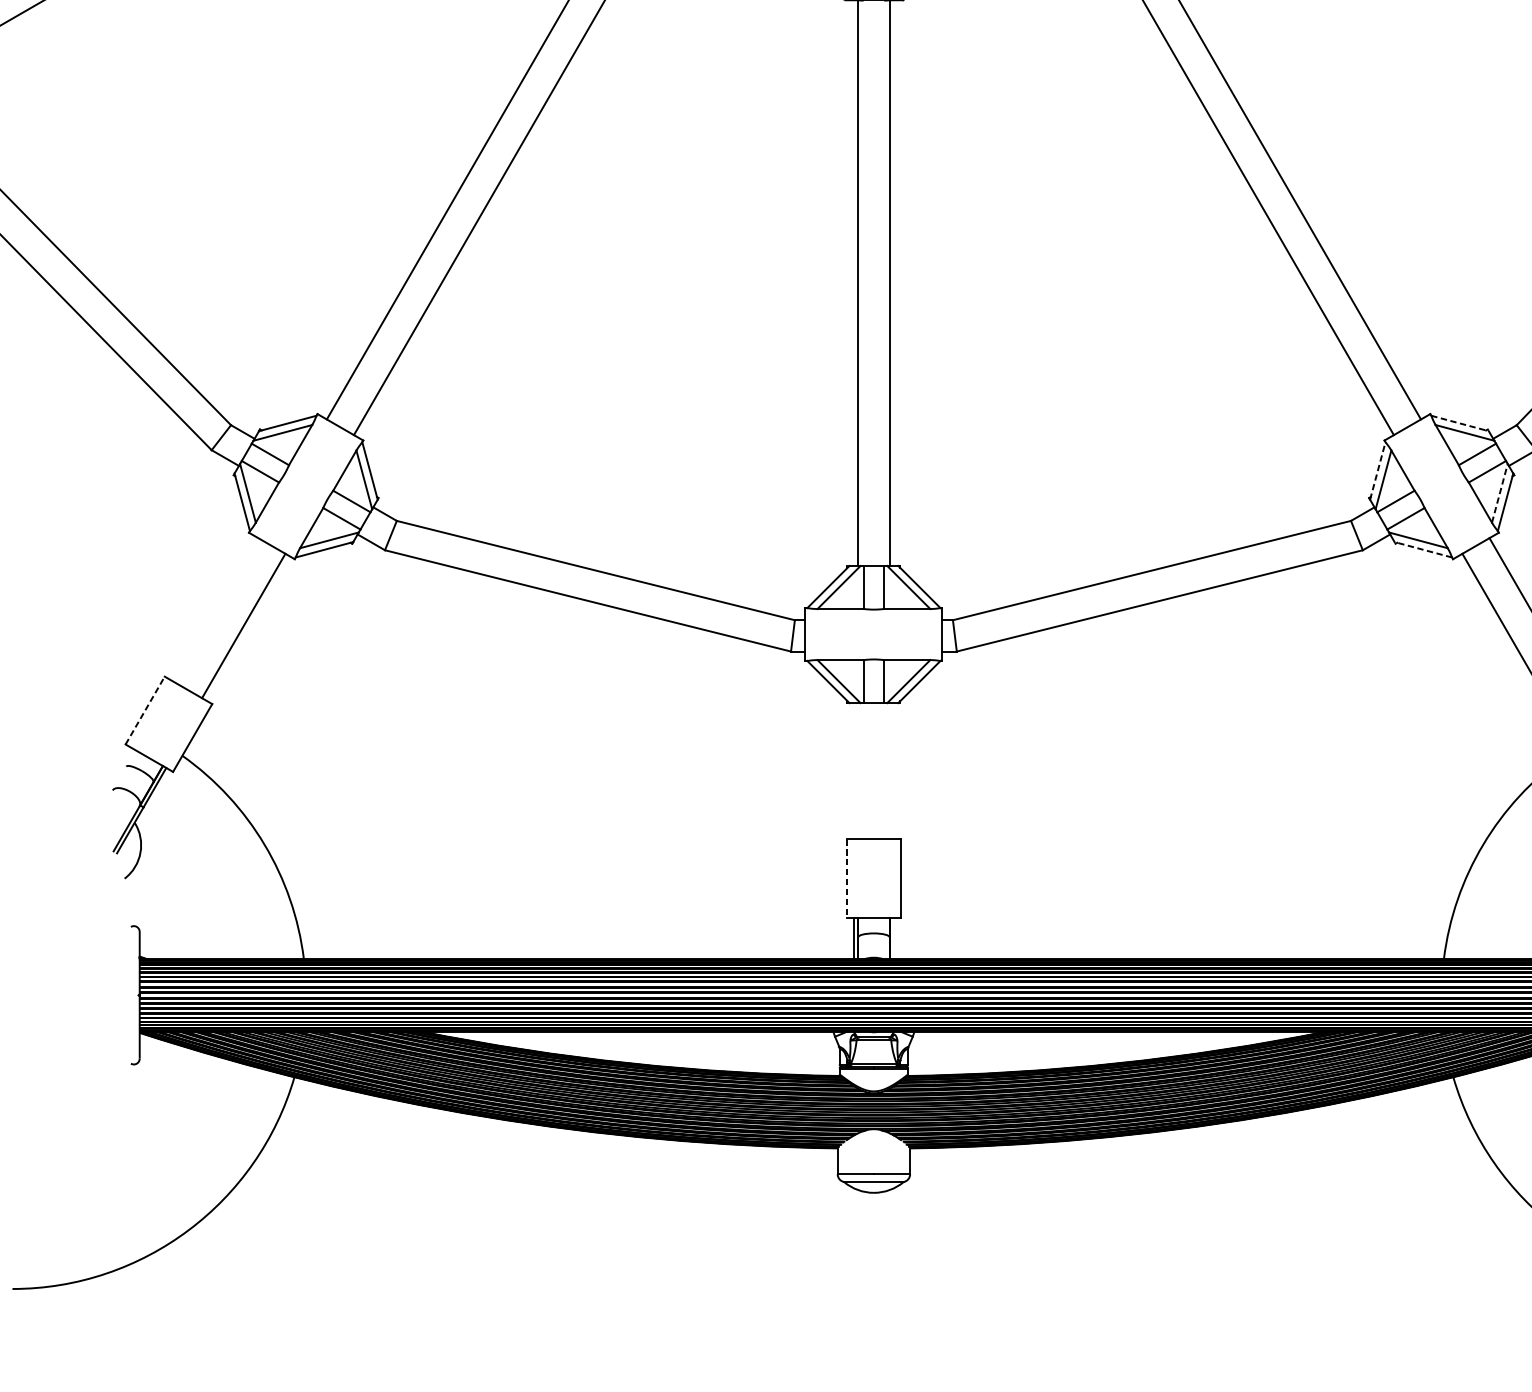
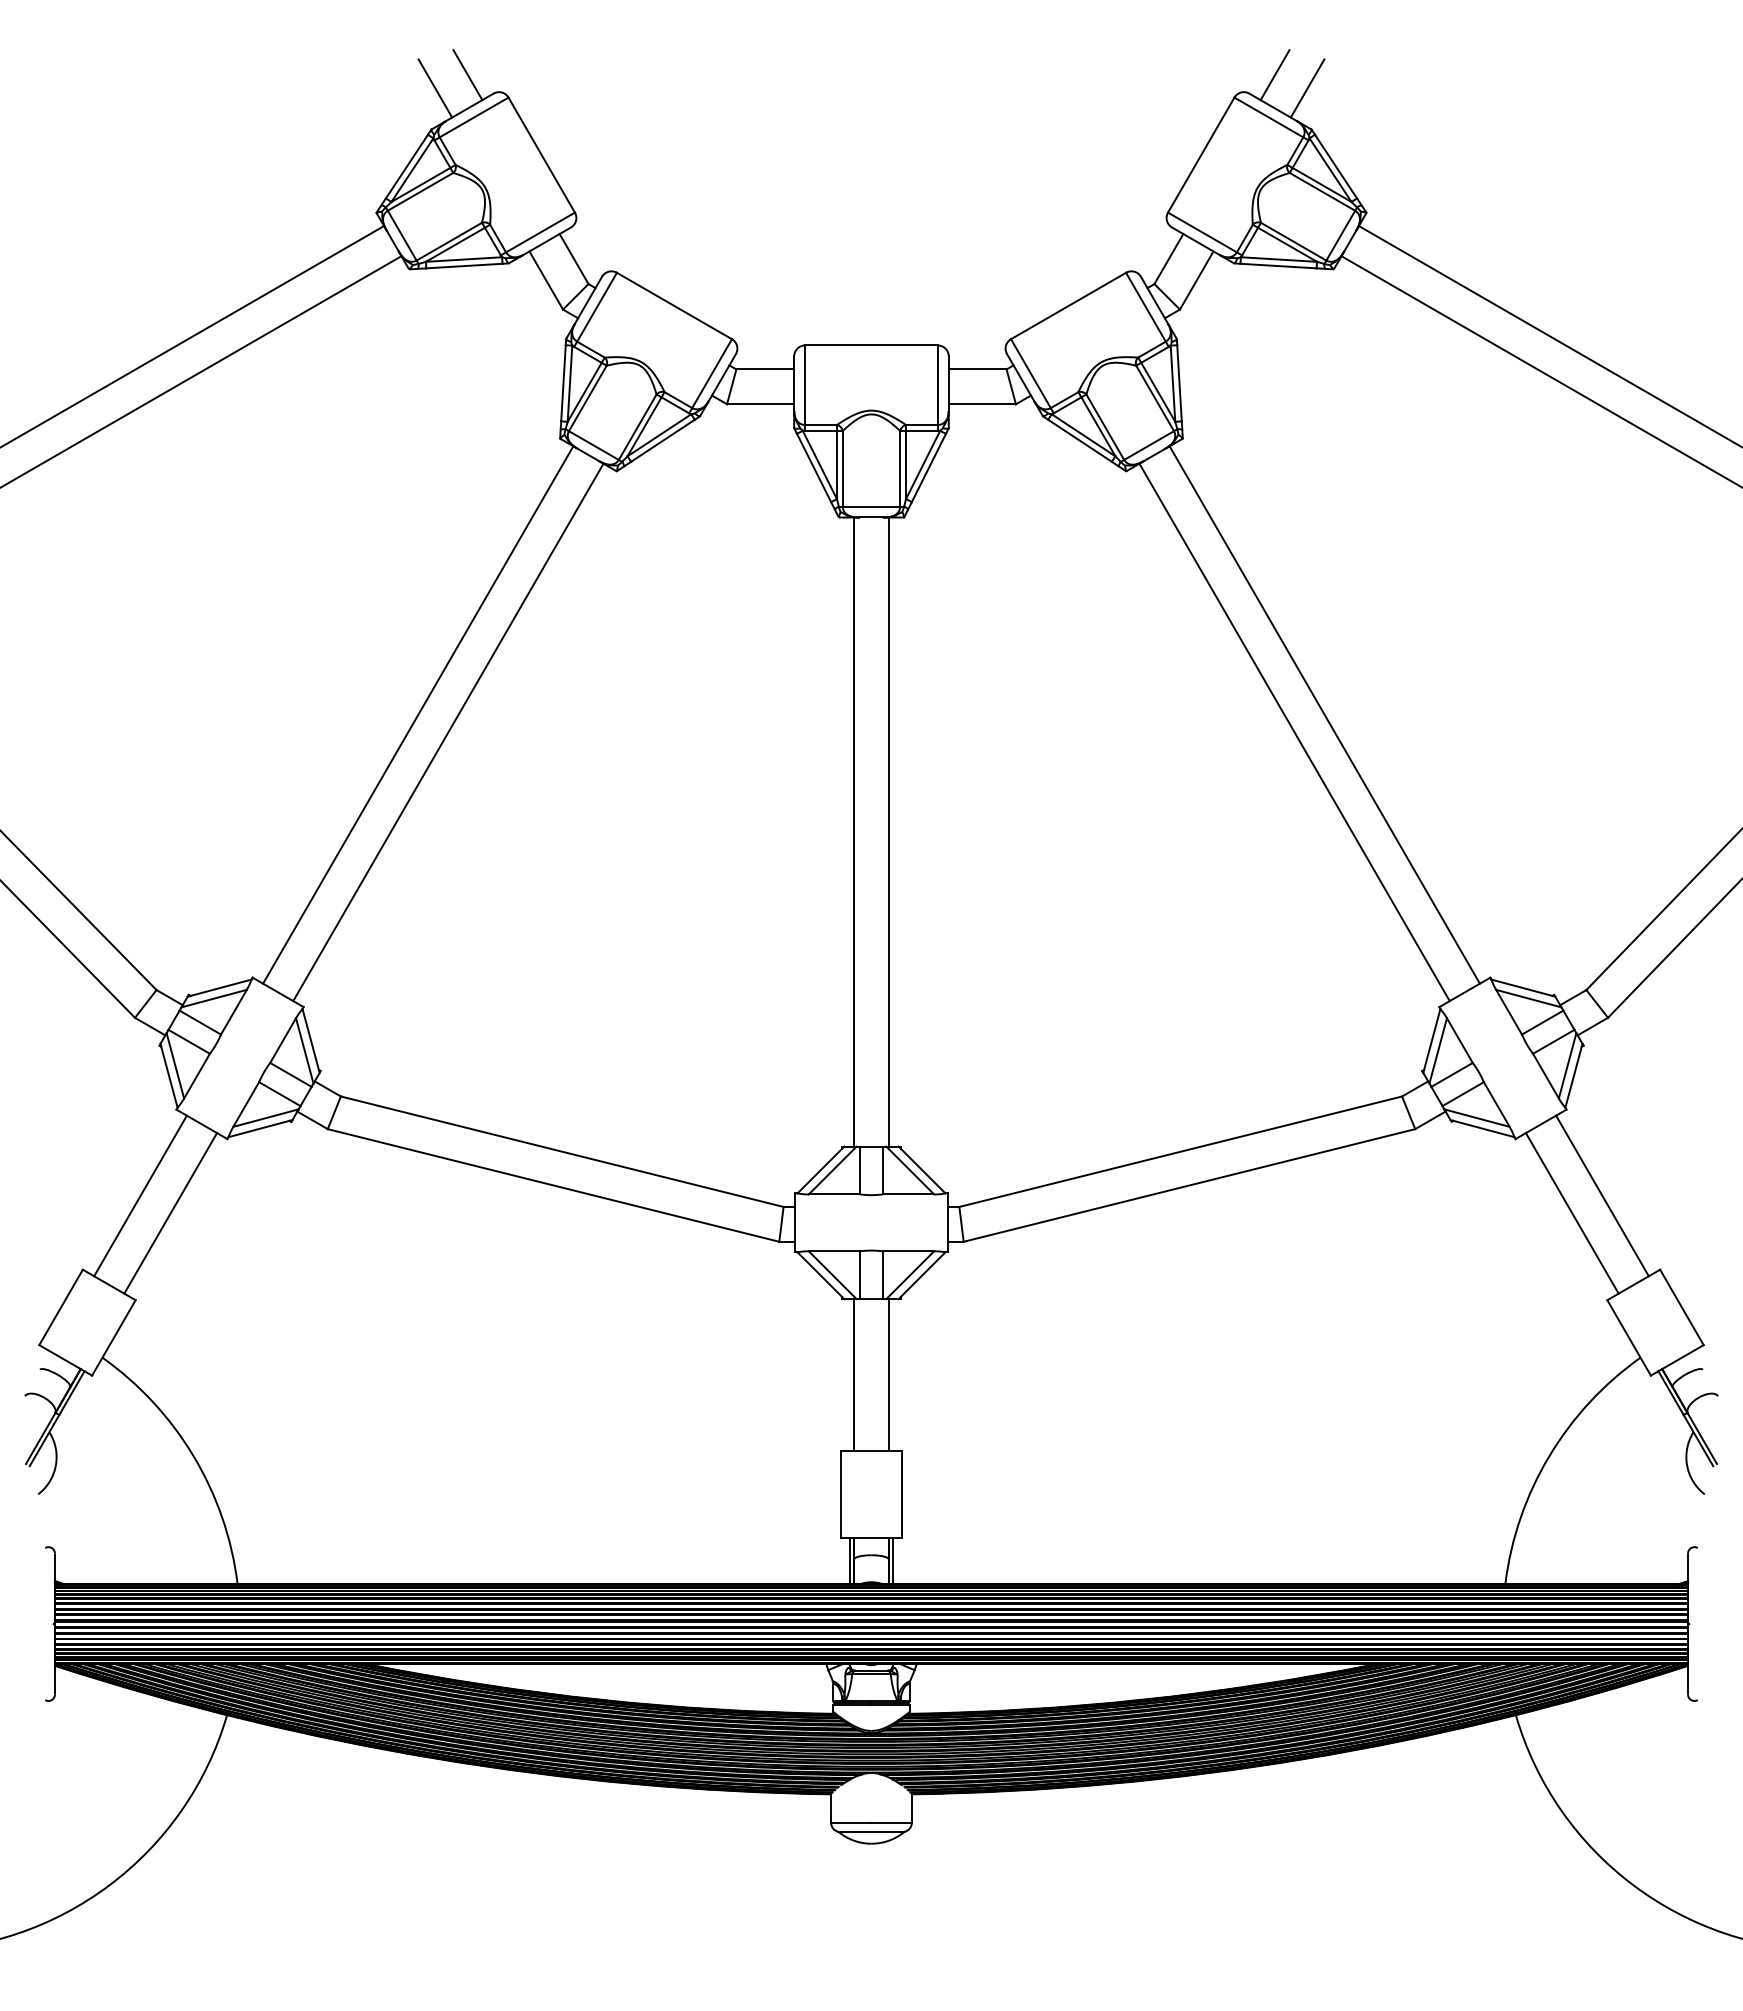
line: (1460, 423) -> (1523, 988), dashed -> solid
line: (1378, 470) -> (1432, 1040), dashed -> solid
line: (1499, 493) -> (1567, 1065), dashed -> solid
line: (1423, 549) -> (1482, 1128), dashed -> solid
line: (216, 609) -> (140, 1195), added
line: (145, 710) -> (61, 1307), dashed -> solid
line: (858, 770) -> (854, 1374), added
line: (889, 770) -> (888, 1374), added
line: (846, 878) -> (841, 1494), dashed -> solid
line: (893, 938) -> (893, 1560), added

